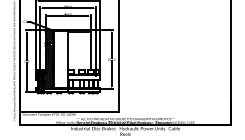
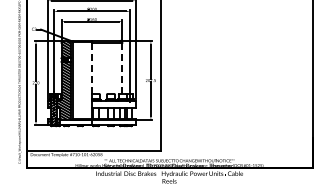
line: (67, 50) -> (91, 68), solid -> dashed
line: (90, 50) -> (122, 68), solid -> dashed

